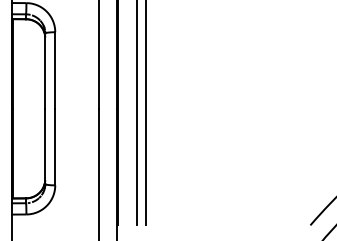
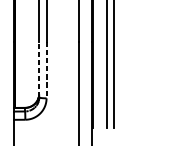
line: (45, 146) -> (39, 69), solid -> dashed
line: (55, 147) -> (46, 70), solid -> dashed

